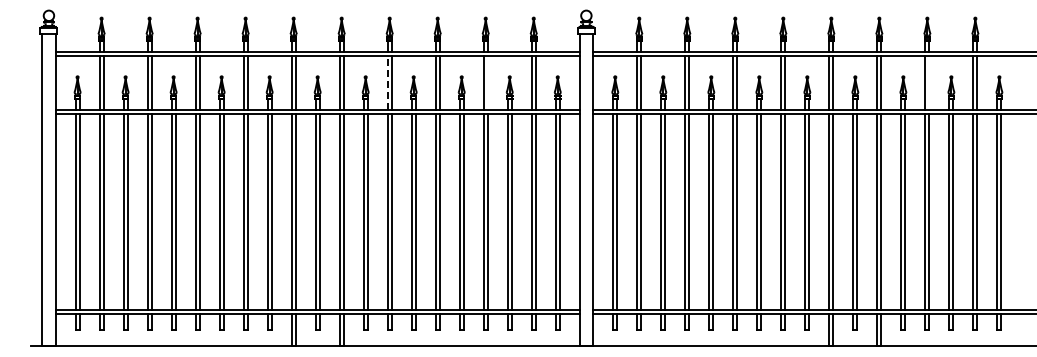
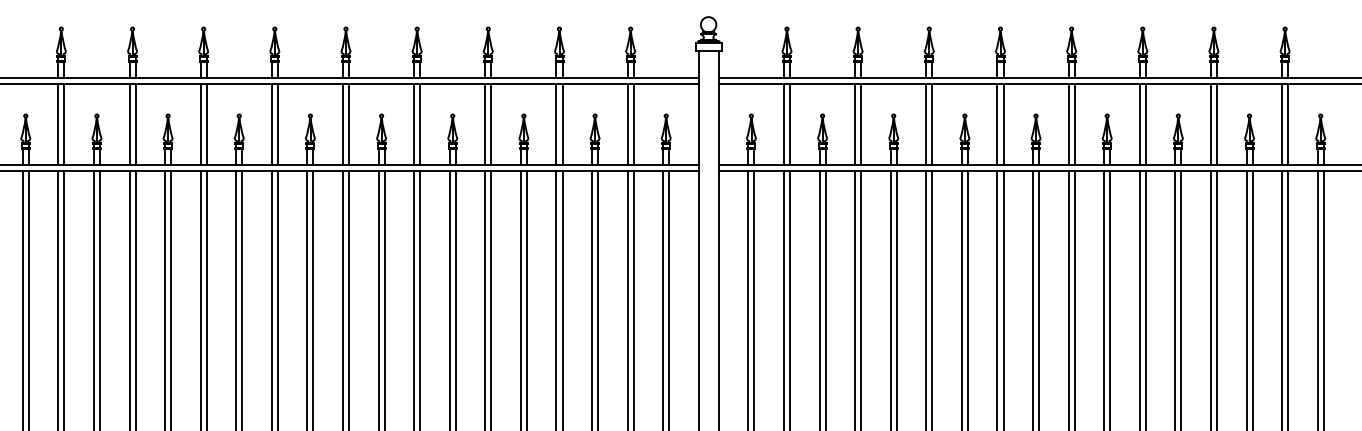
line: (387, 82) -> (413, 123), dashed -> solid
line: (487, 82) -> (562, 123), added
line: (929, 82) -> (1217, 123), added

